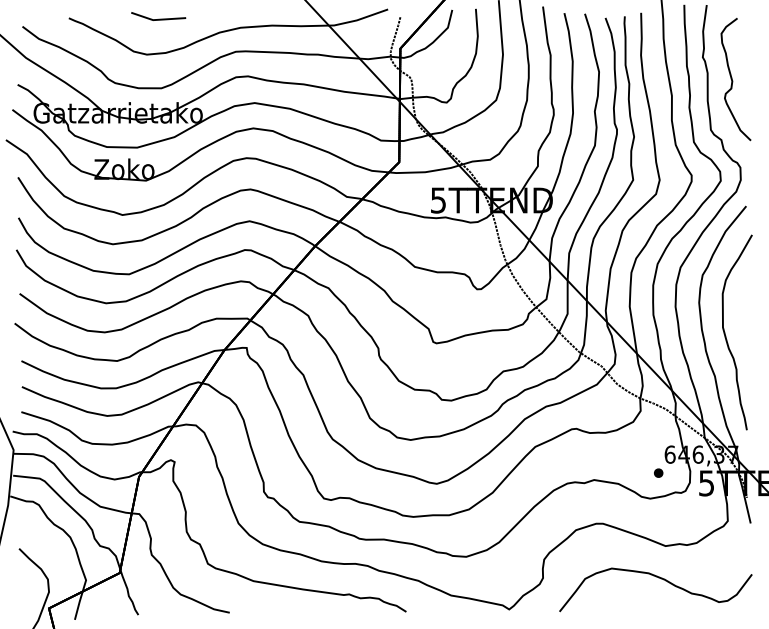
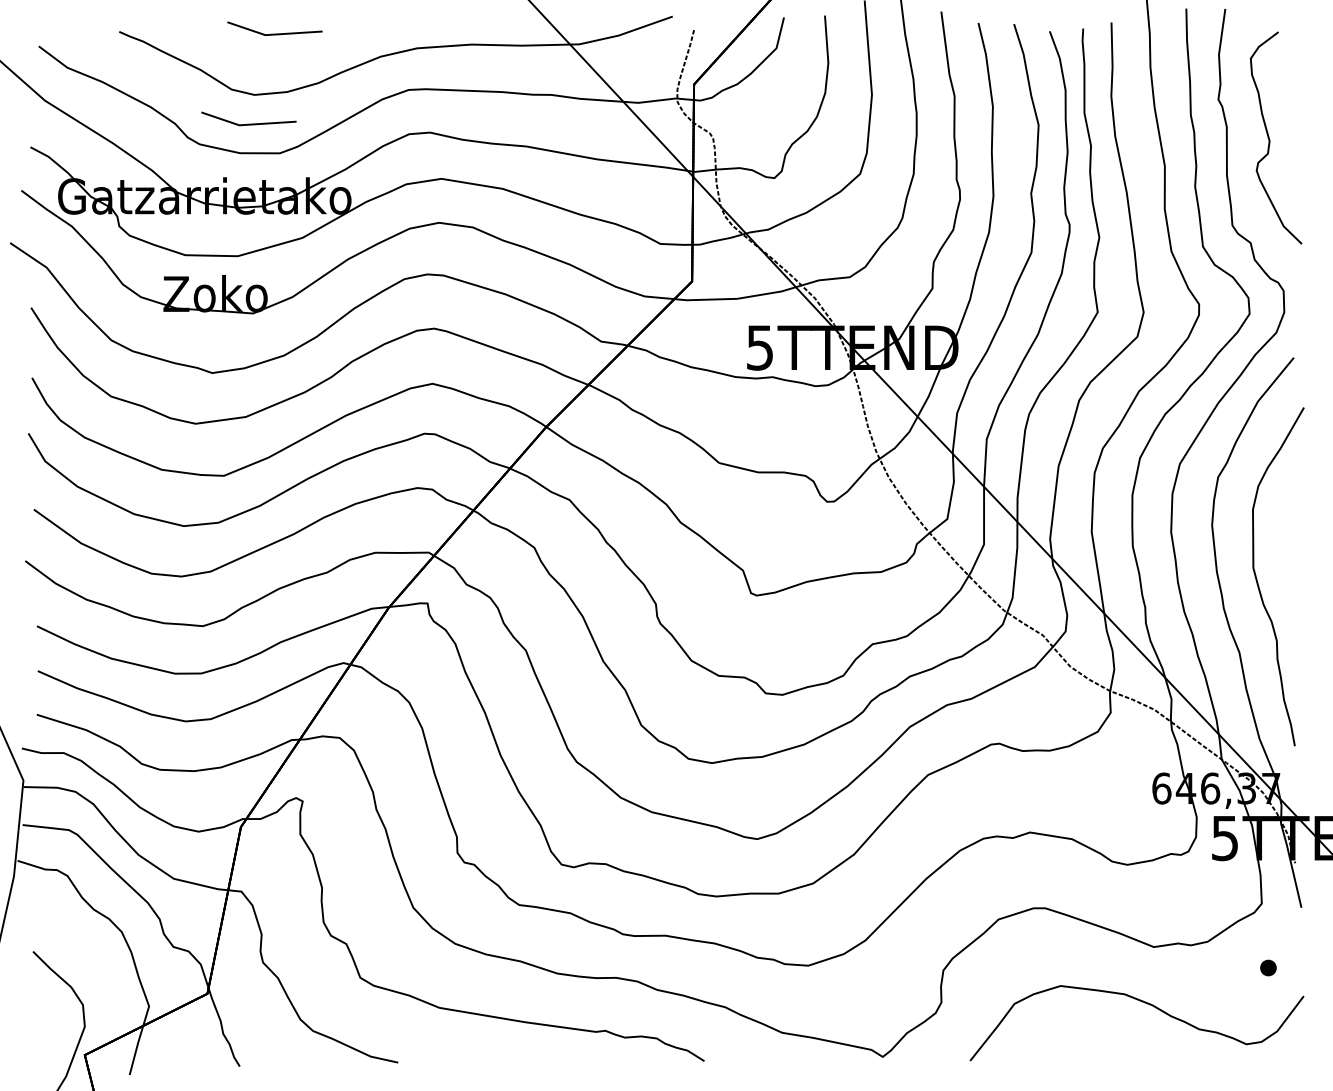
part: (143, 68) -> (248, 118), added
part: (658, 472) -> (1268, 966), moved

